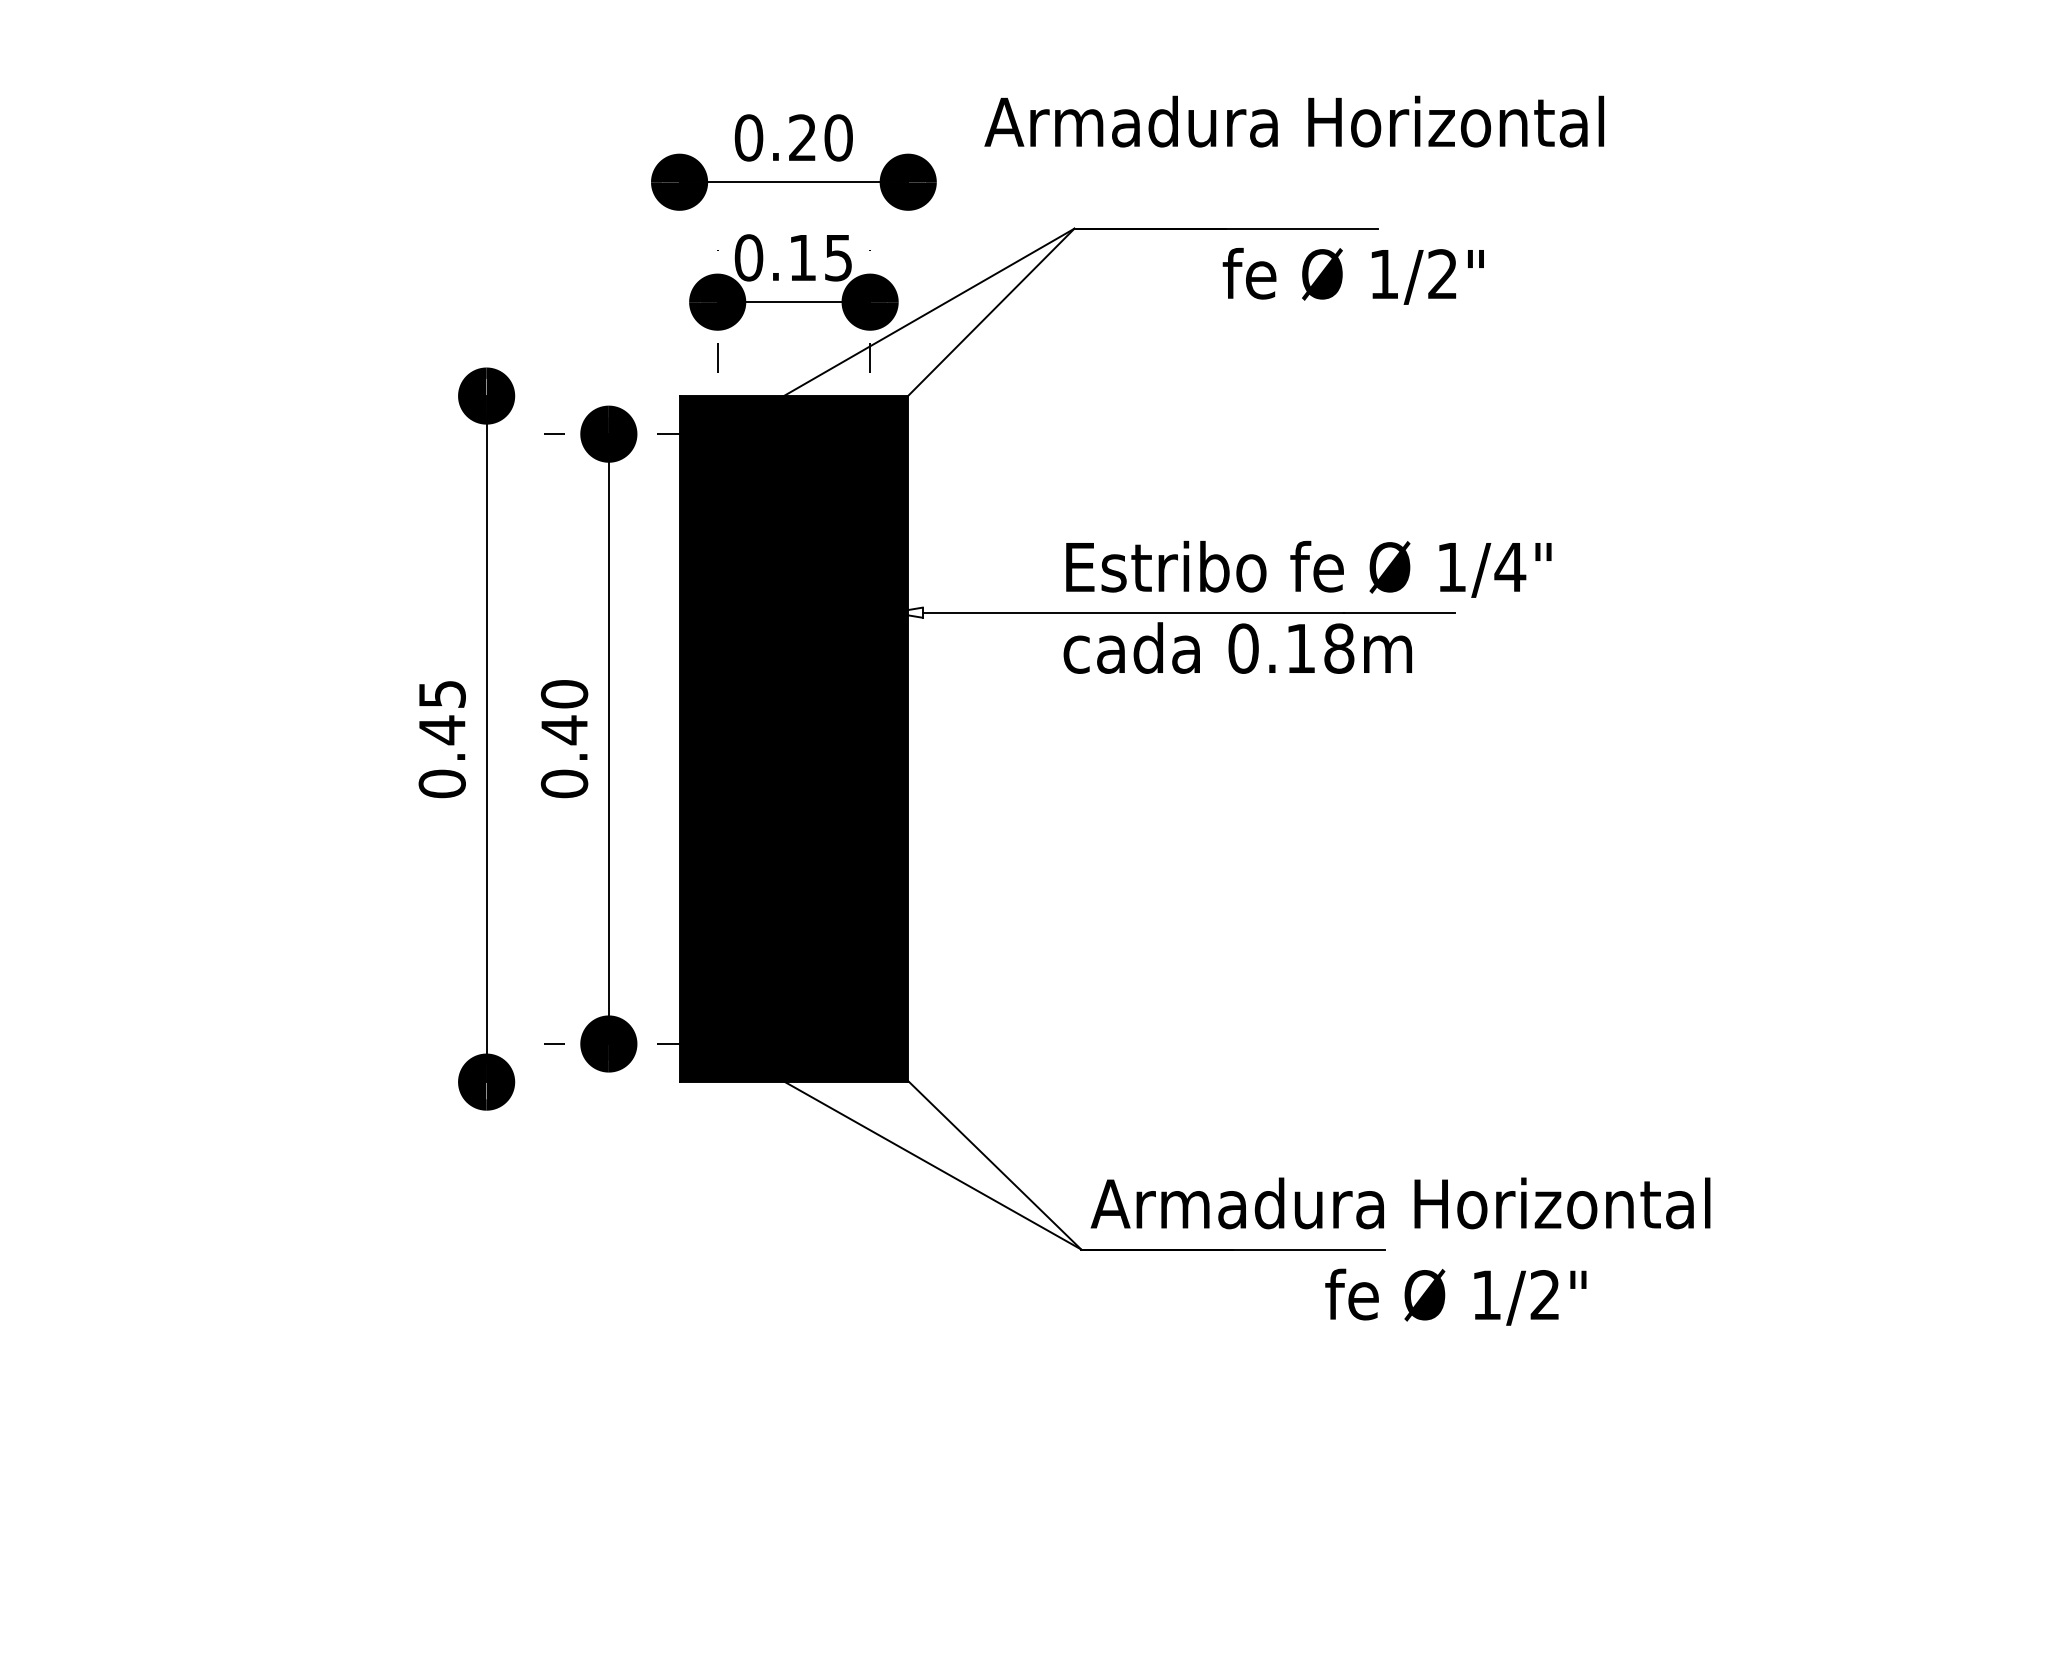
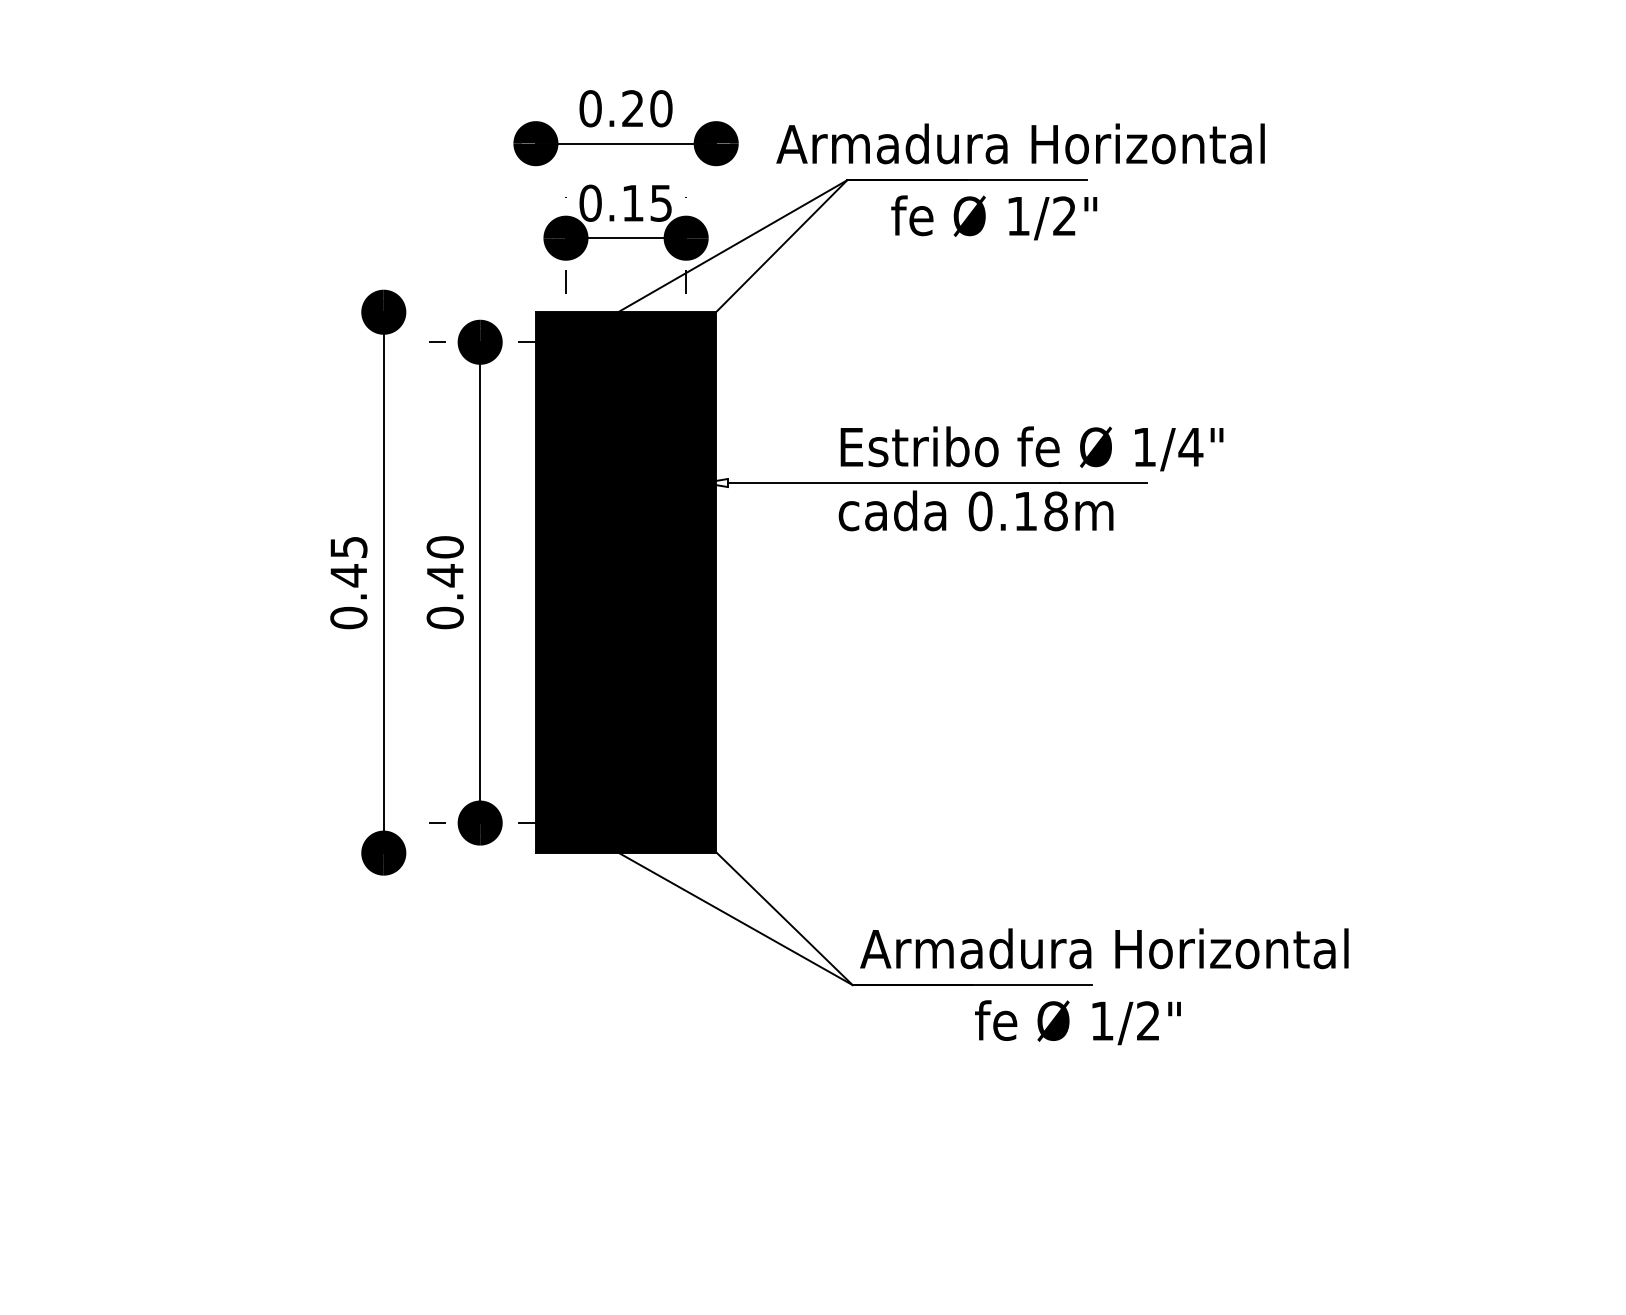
text: (1294, 121) -> (1020, 143), moved
text: (1353, 275) -> (994, 217), moved
text: (1455, 1296) -> (1077, 1022), moved

